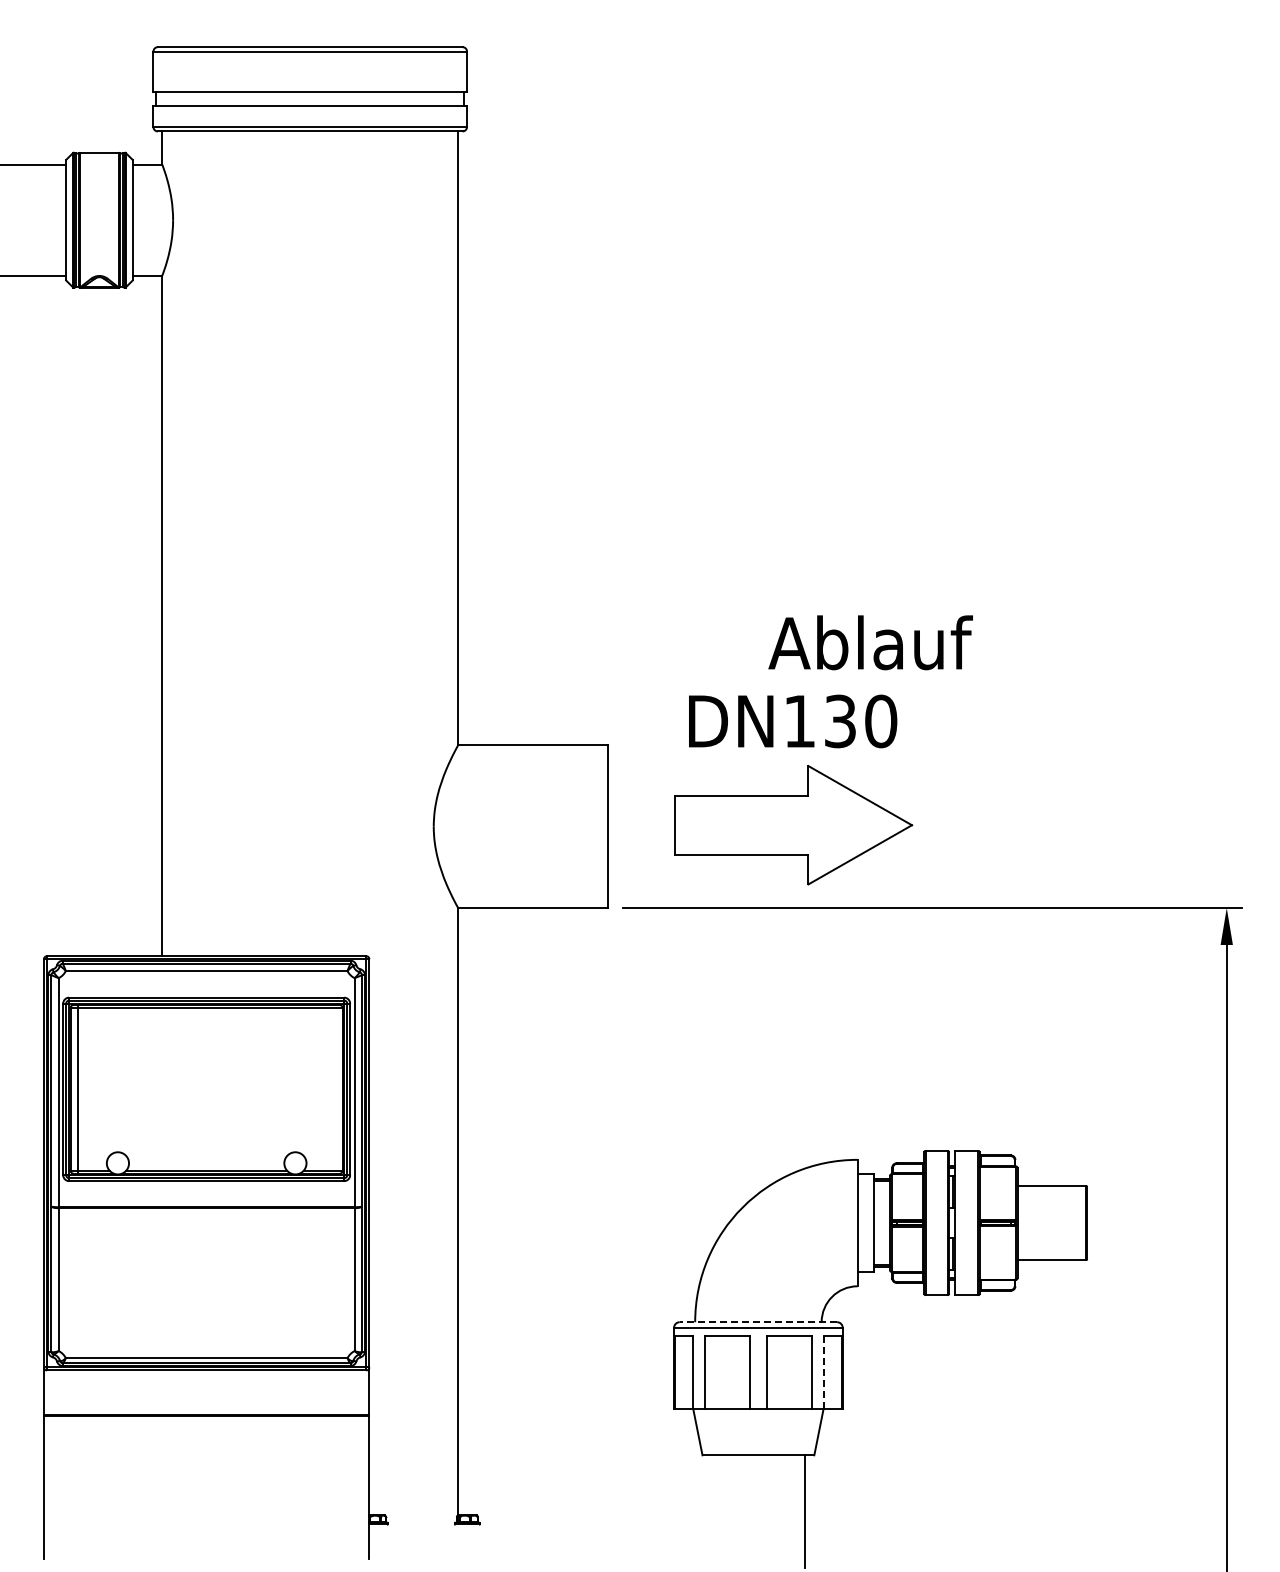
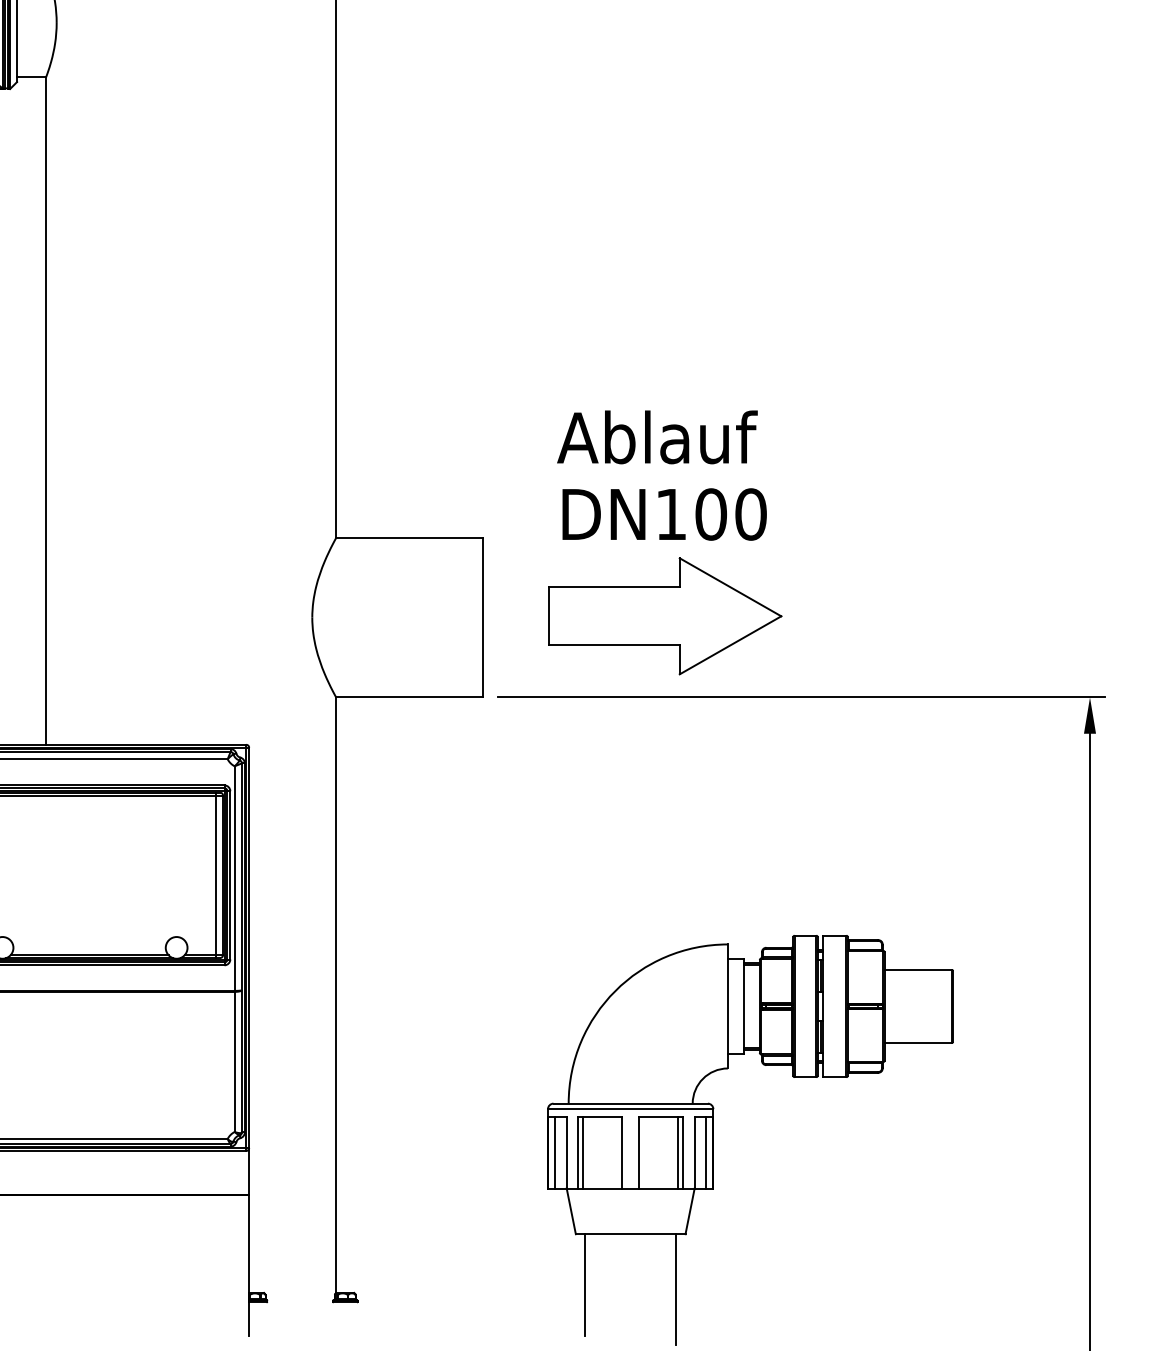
text: (870, 642) -> (657, 437), moved
text: (840, 721) -> (711, 514), DN130 -> DN100
line: (335, 1089) -> (215, 875), added
line: (758, 1322) -> (630, 1103), dashed -> solid
line: (681, 1371) -> (555, 1152), added
line: (709, 1371) -> (582, 1152), added
line: (806, 1371) -> (677, 1152), added
line: (835, 1371) -> (706, 1152), added
line: (823, 1372) -> (694, 1153), dashed -> solid
line: (711, 1506) -> (584, 1284), added

